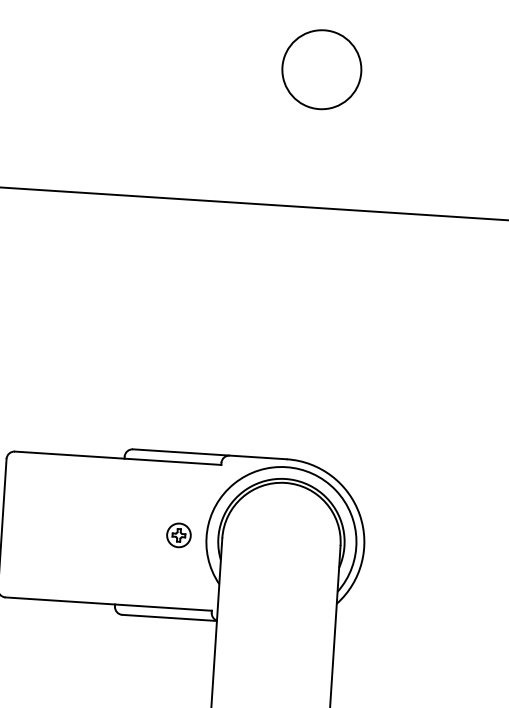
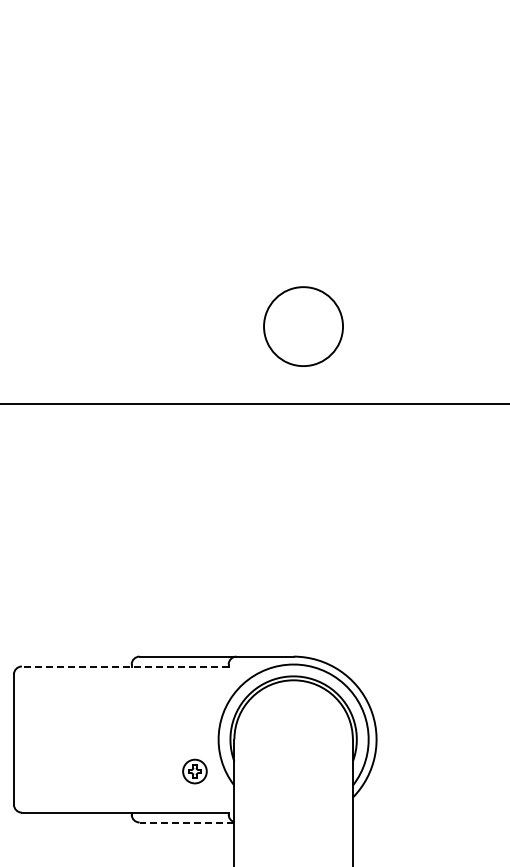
circle: (321, 69) -> (303, 326), moved
line: (117, 458) -> (124, 666), solid -> dashed
part: (178, 535) -> (194, 771), moved
line: (169, 617) -> (186, 822), solid -> dashed

